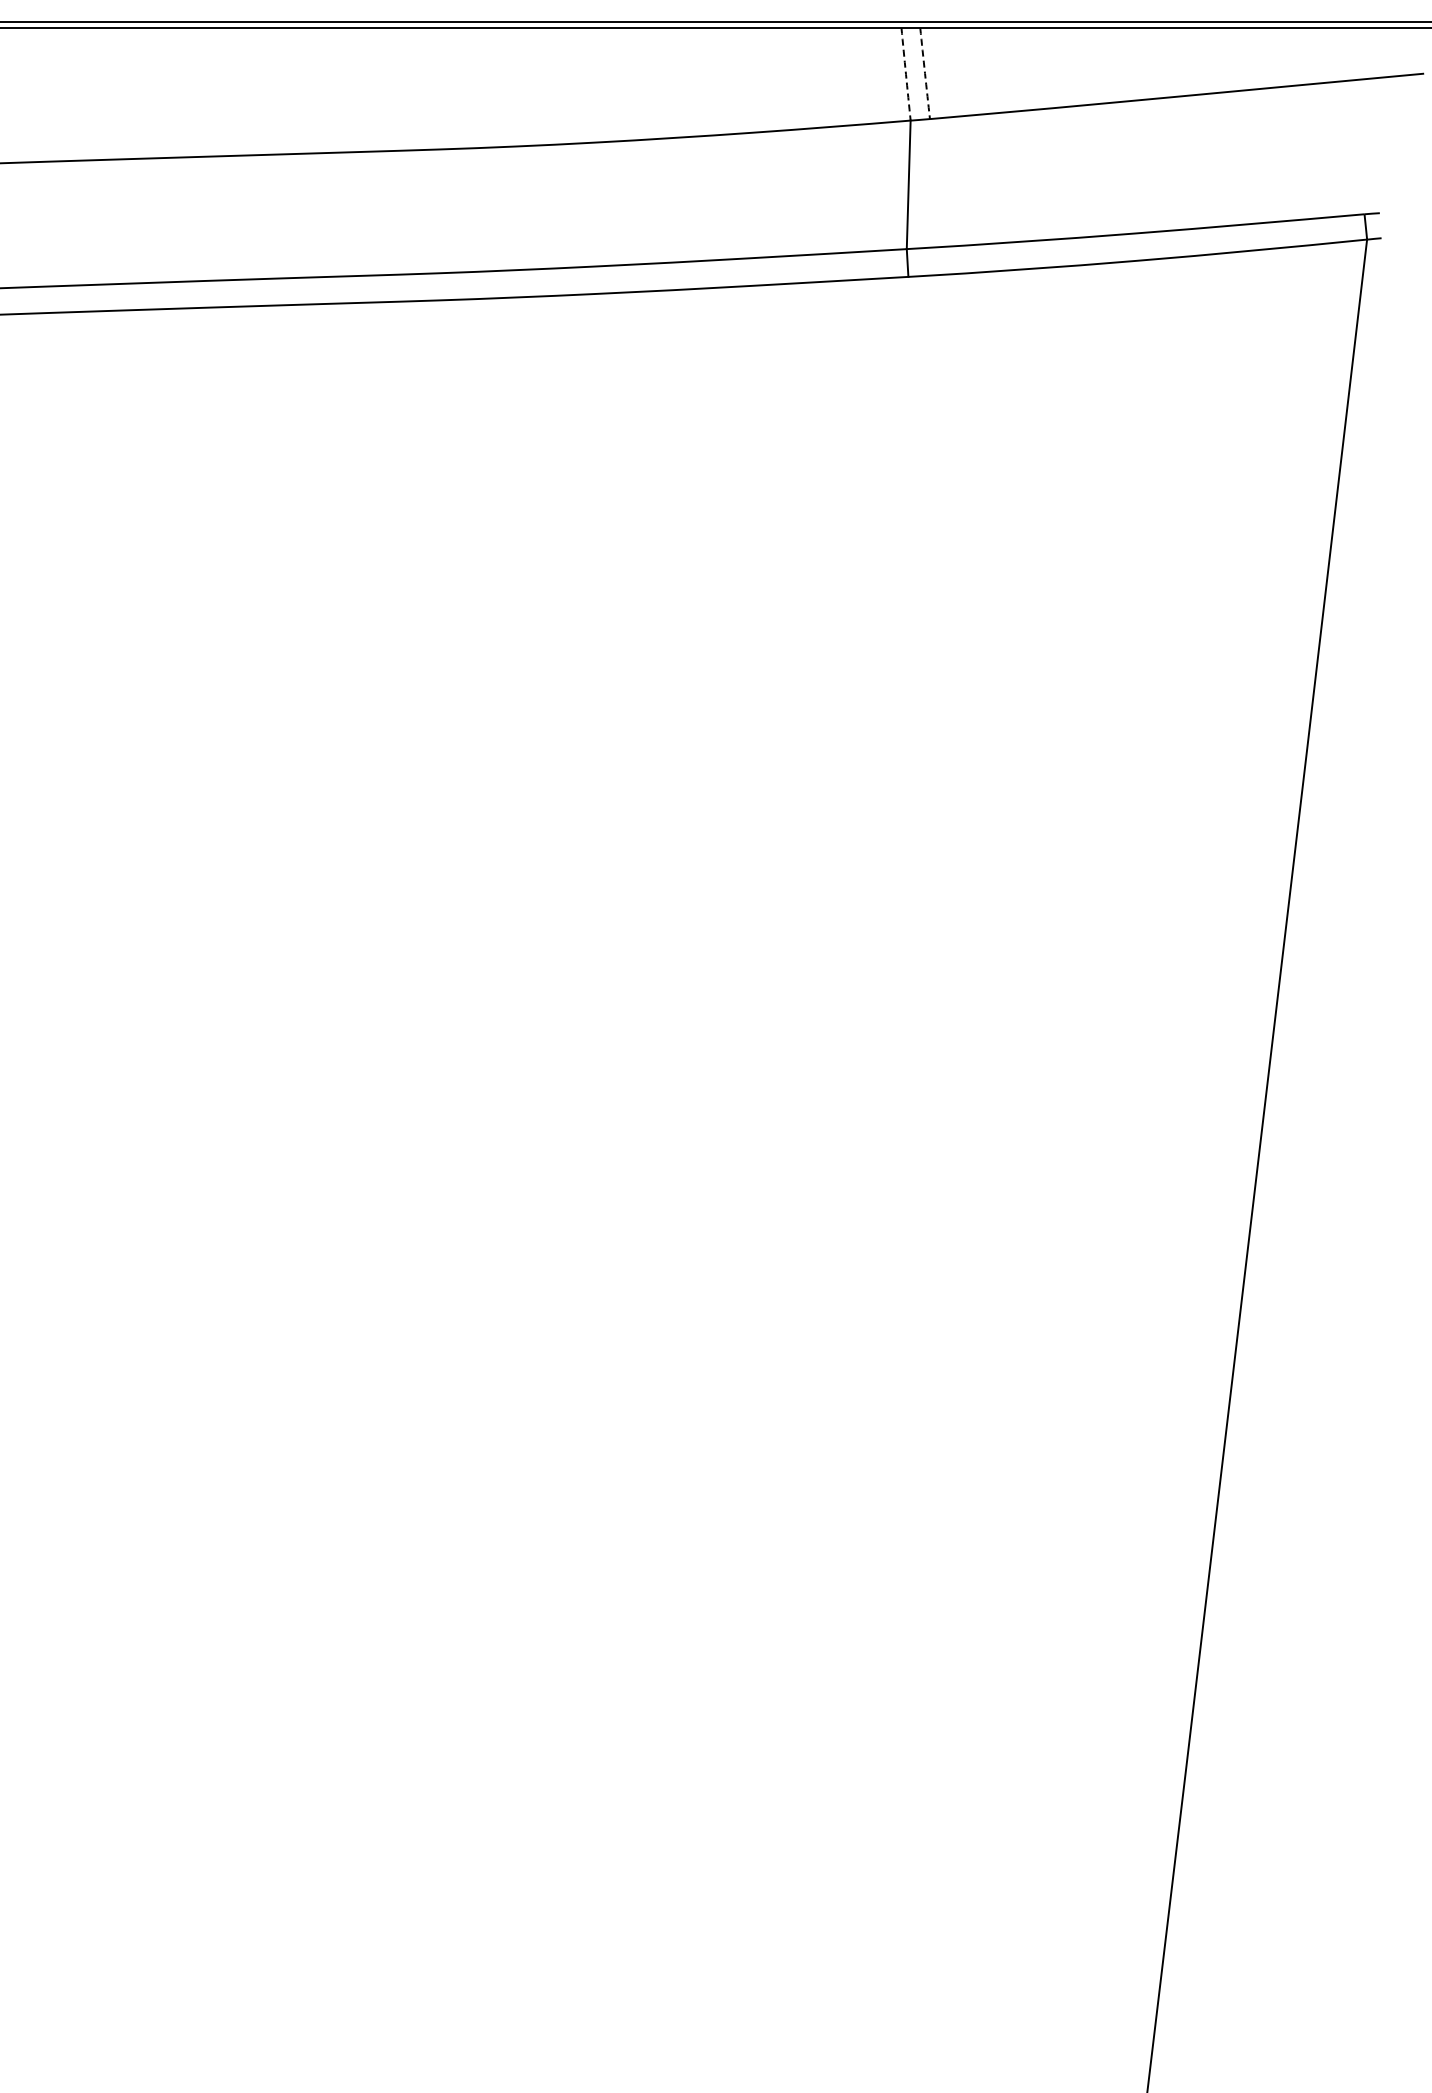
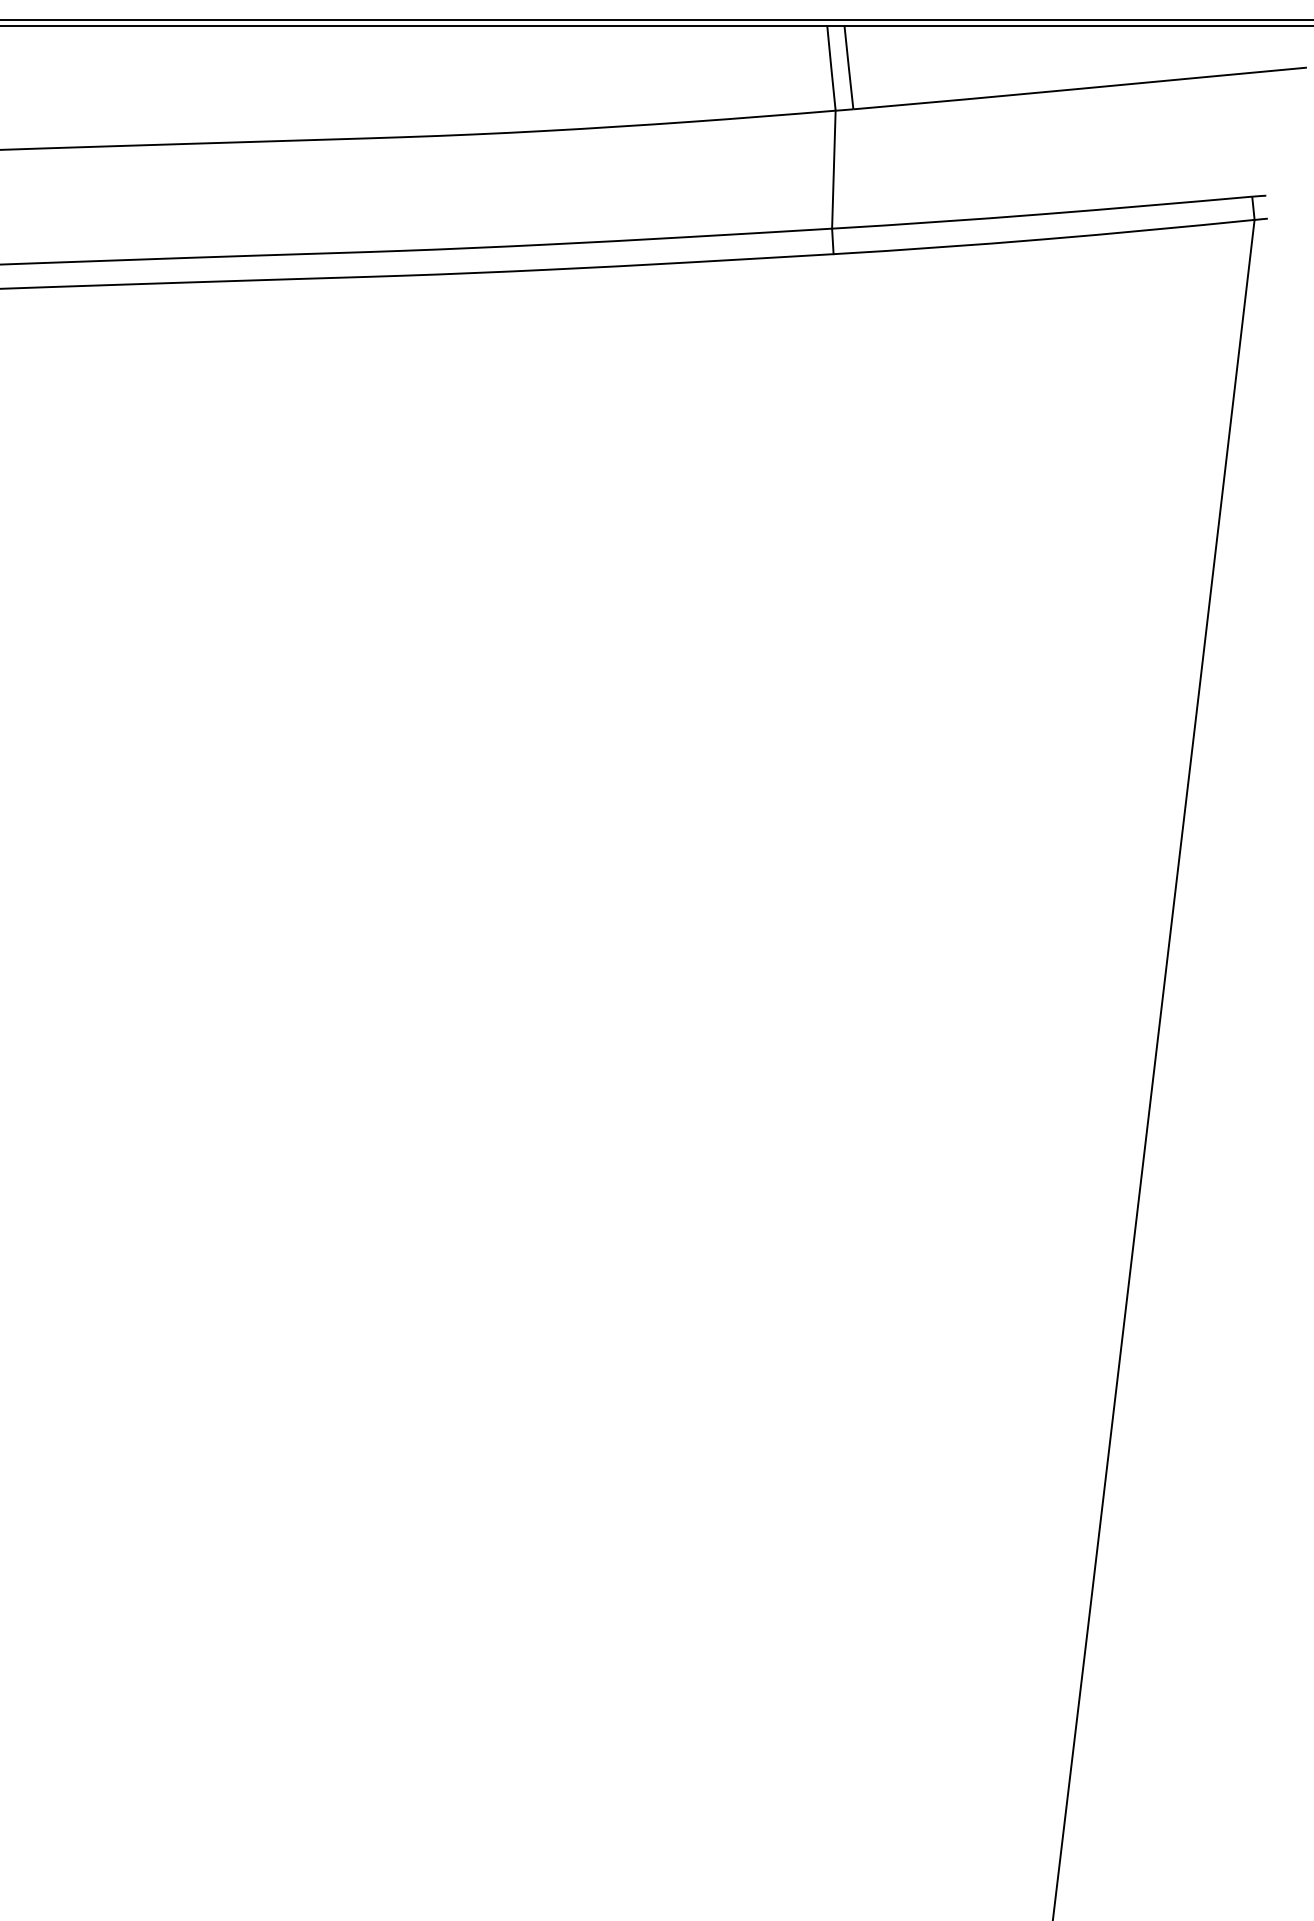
arc: (925, 73) -> (849, 67), dashed -> solid
arc: (905, 74) -> (830, 68), dashed -> solid

